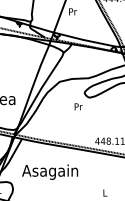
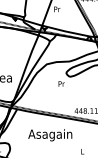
text: (50, 172) -> (50, 135), moved

